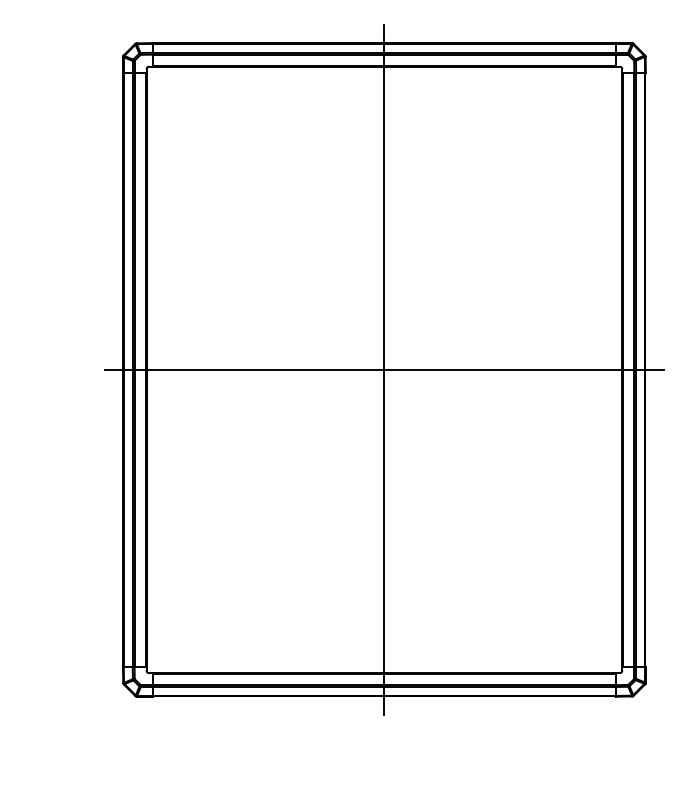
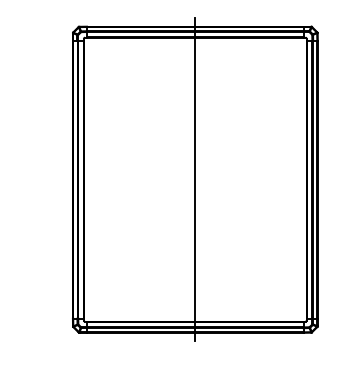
line: (384, 369) -> (195, 179), removed

